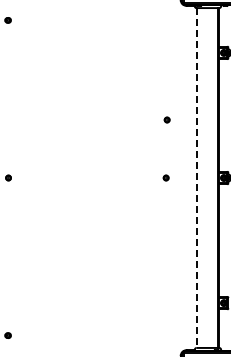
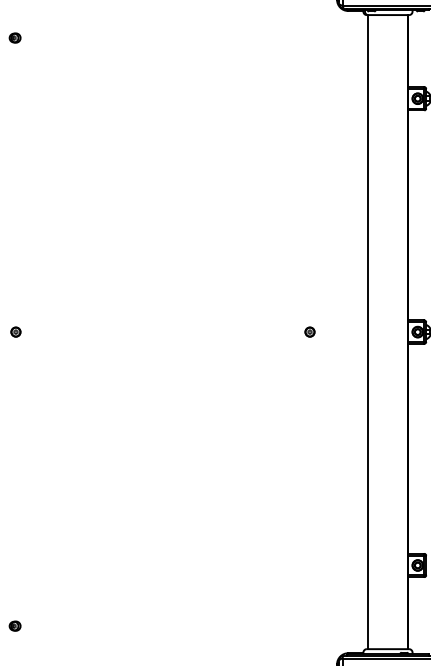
part: (166, 119) -> (310, 222), removed
line: (197, 178) -> (368, 333), dashed -> solid

